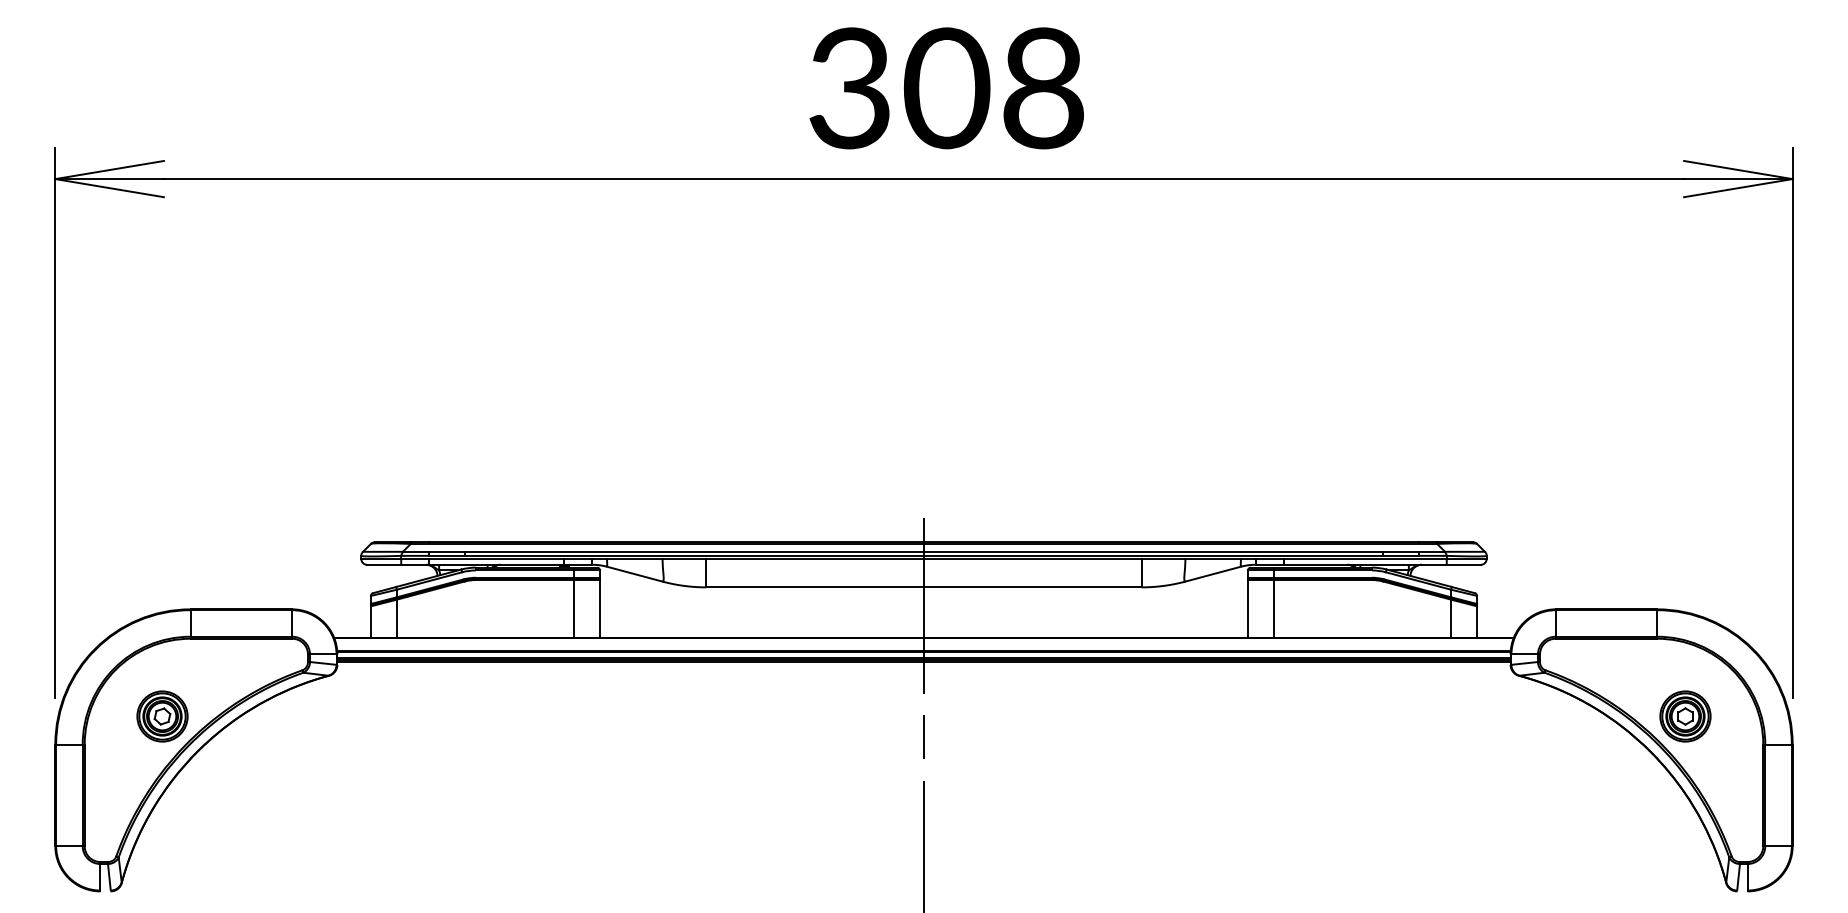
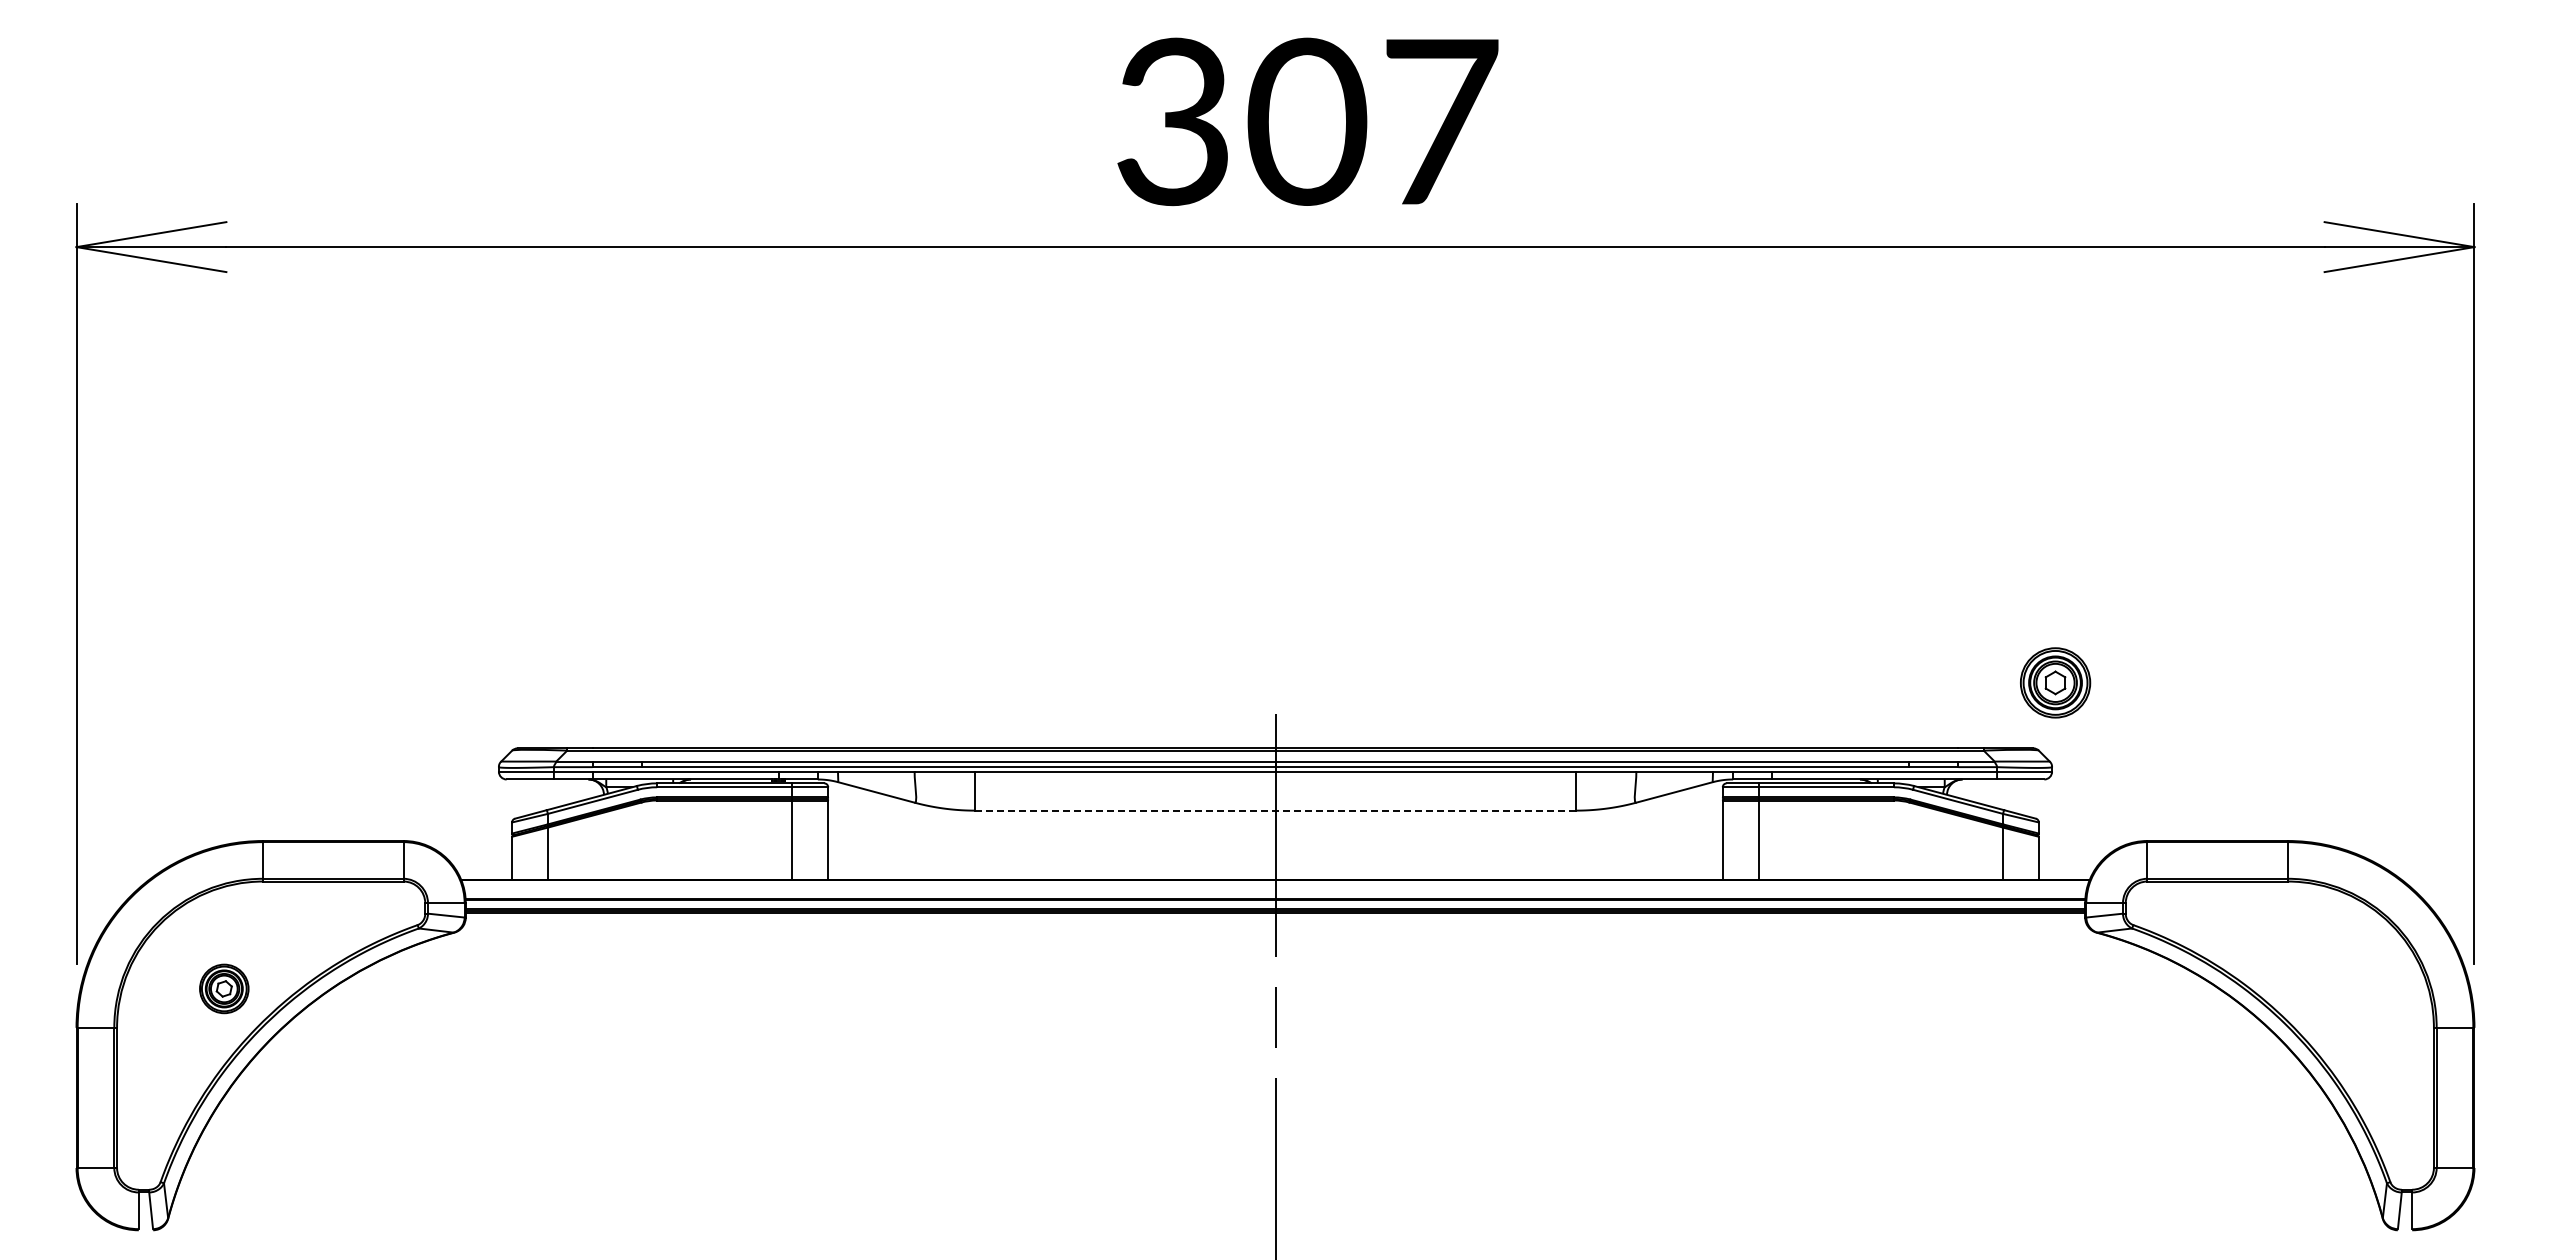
text: (1044, 88) -> (1441, 121), 308 -> 307
line: (924, 587) -> (1275, 810), solid -> dashed
part: (161, 716) -> (223, 988), size x0.7
part: (1685, 716) -> (2055, 682), moved

